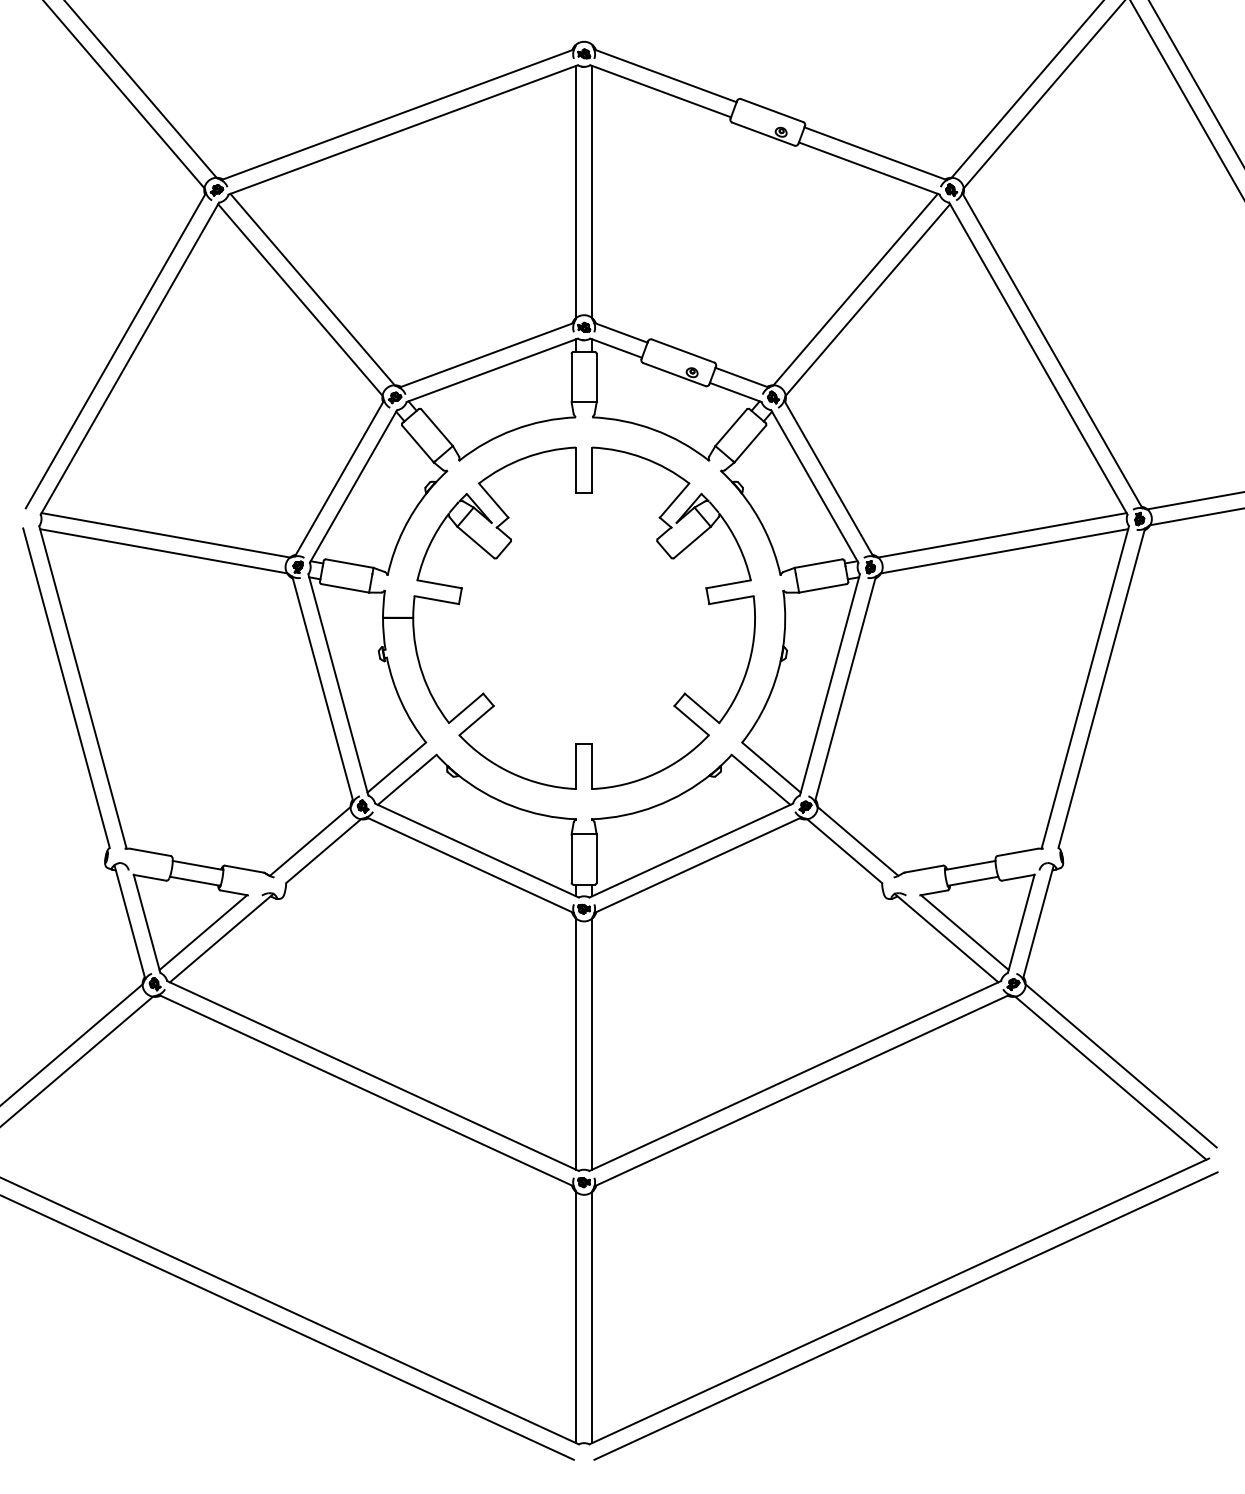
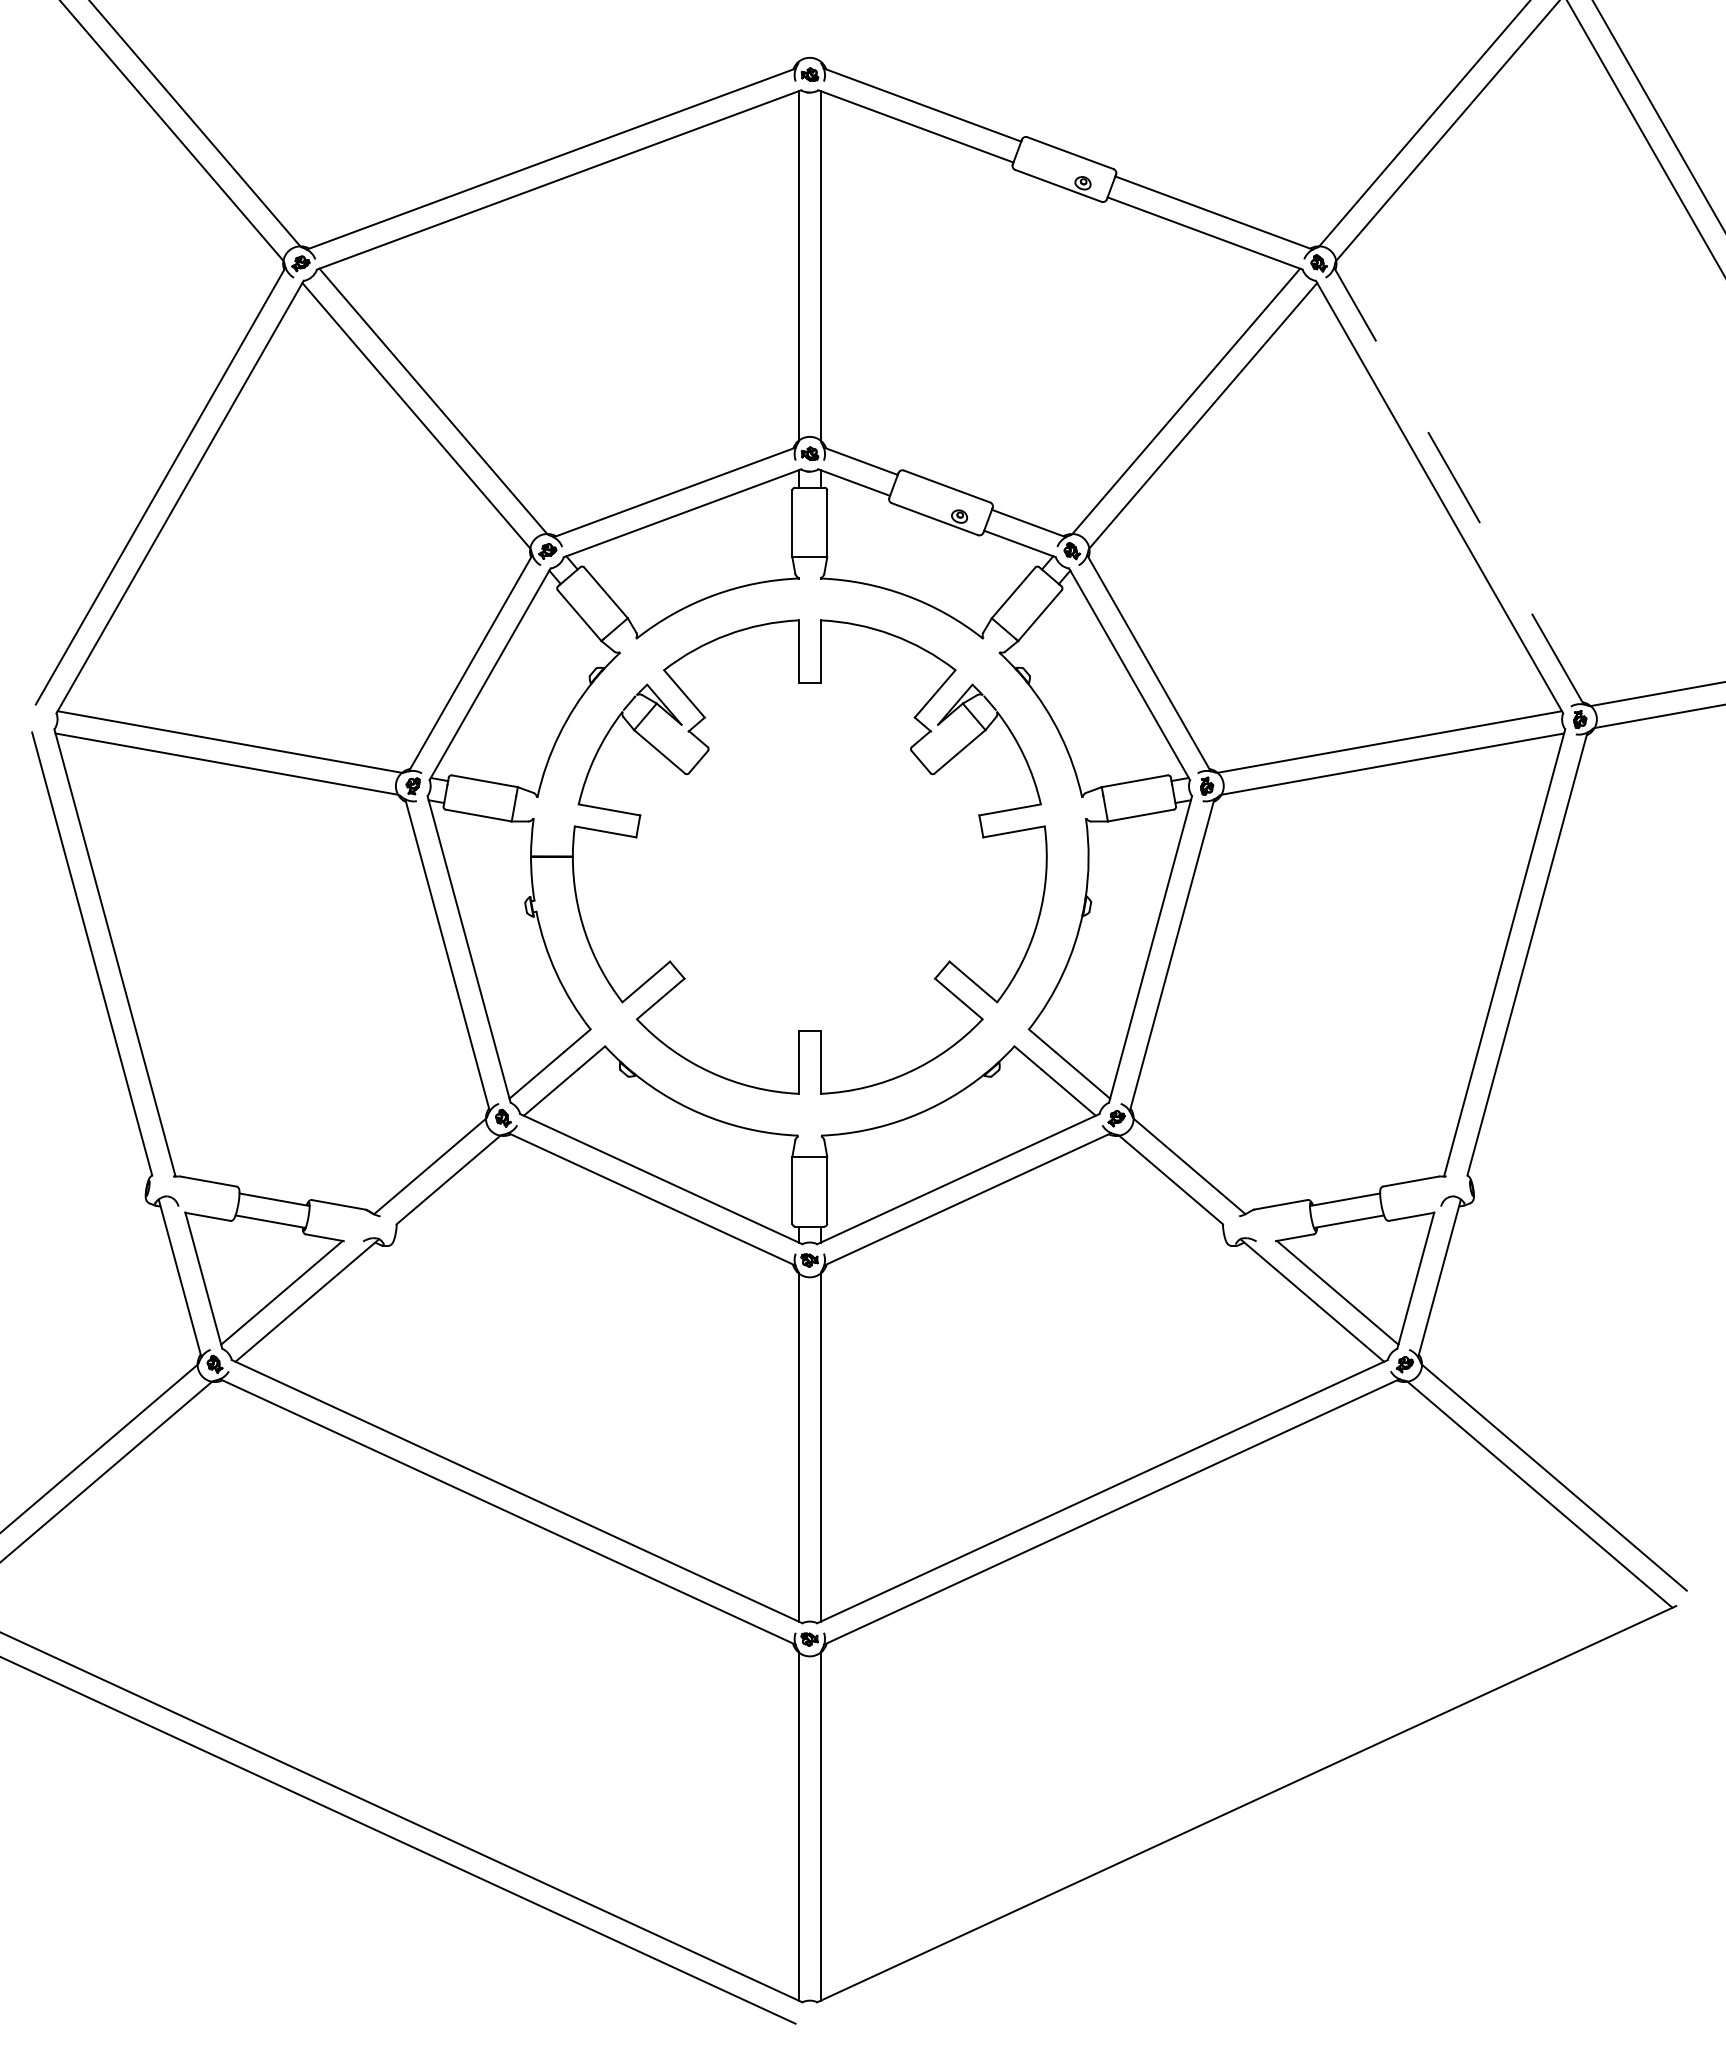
line: (1052, 351) -> (1458, 486), solid -> dashed
line: (906, 1316) -> (1256, 1824), removed

